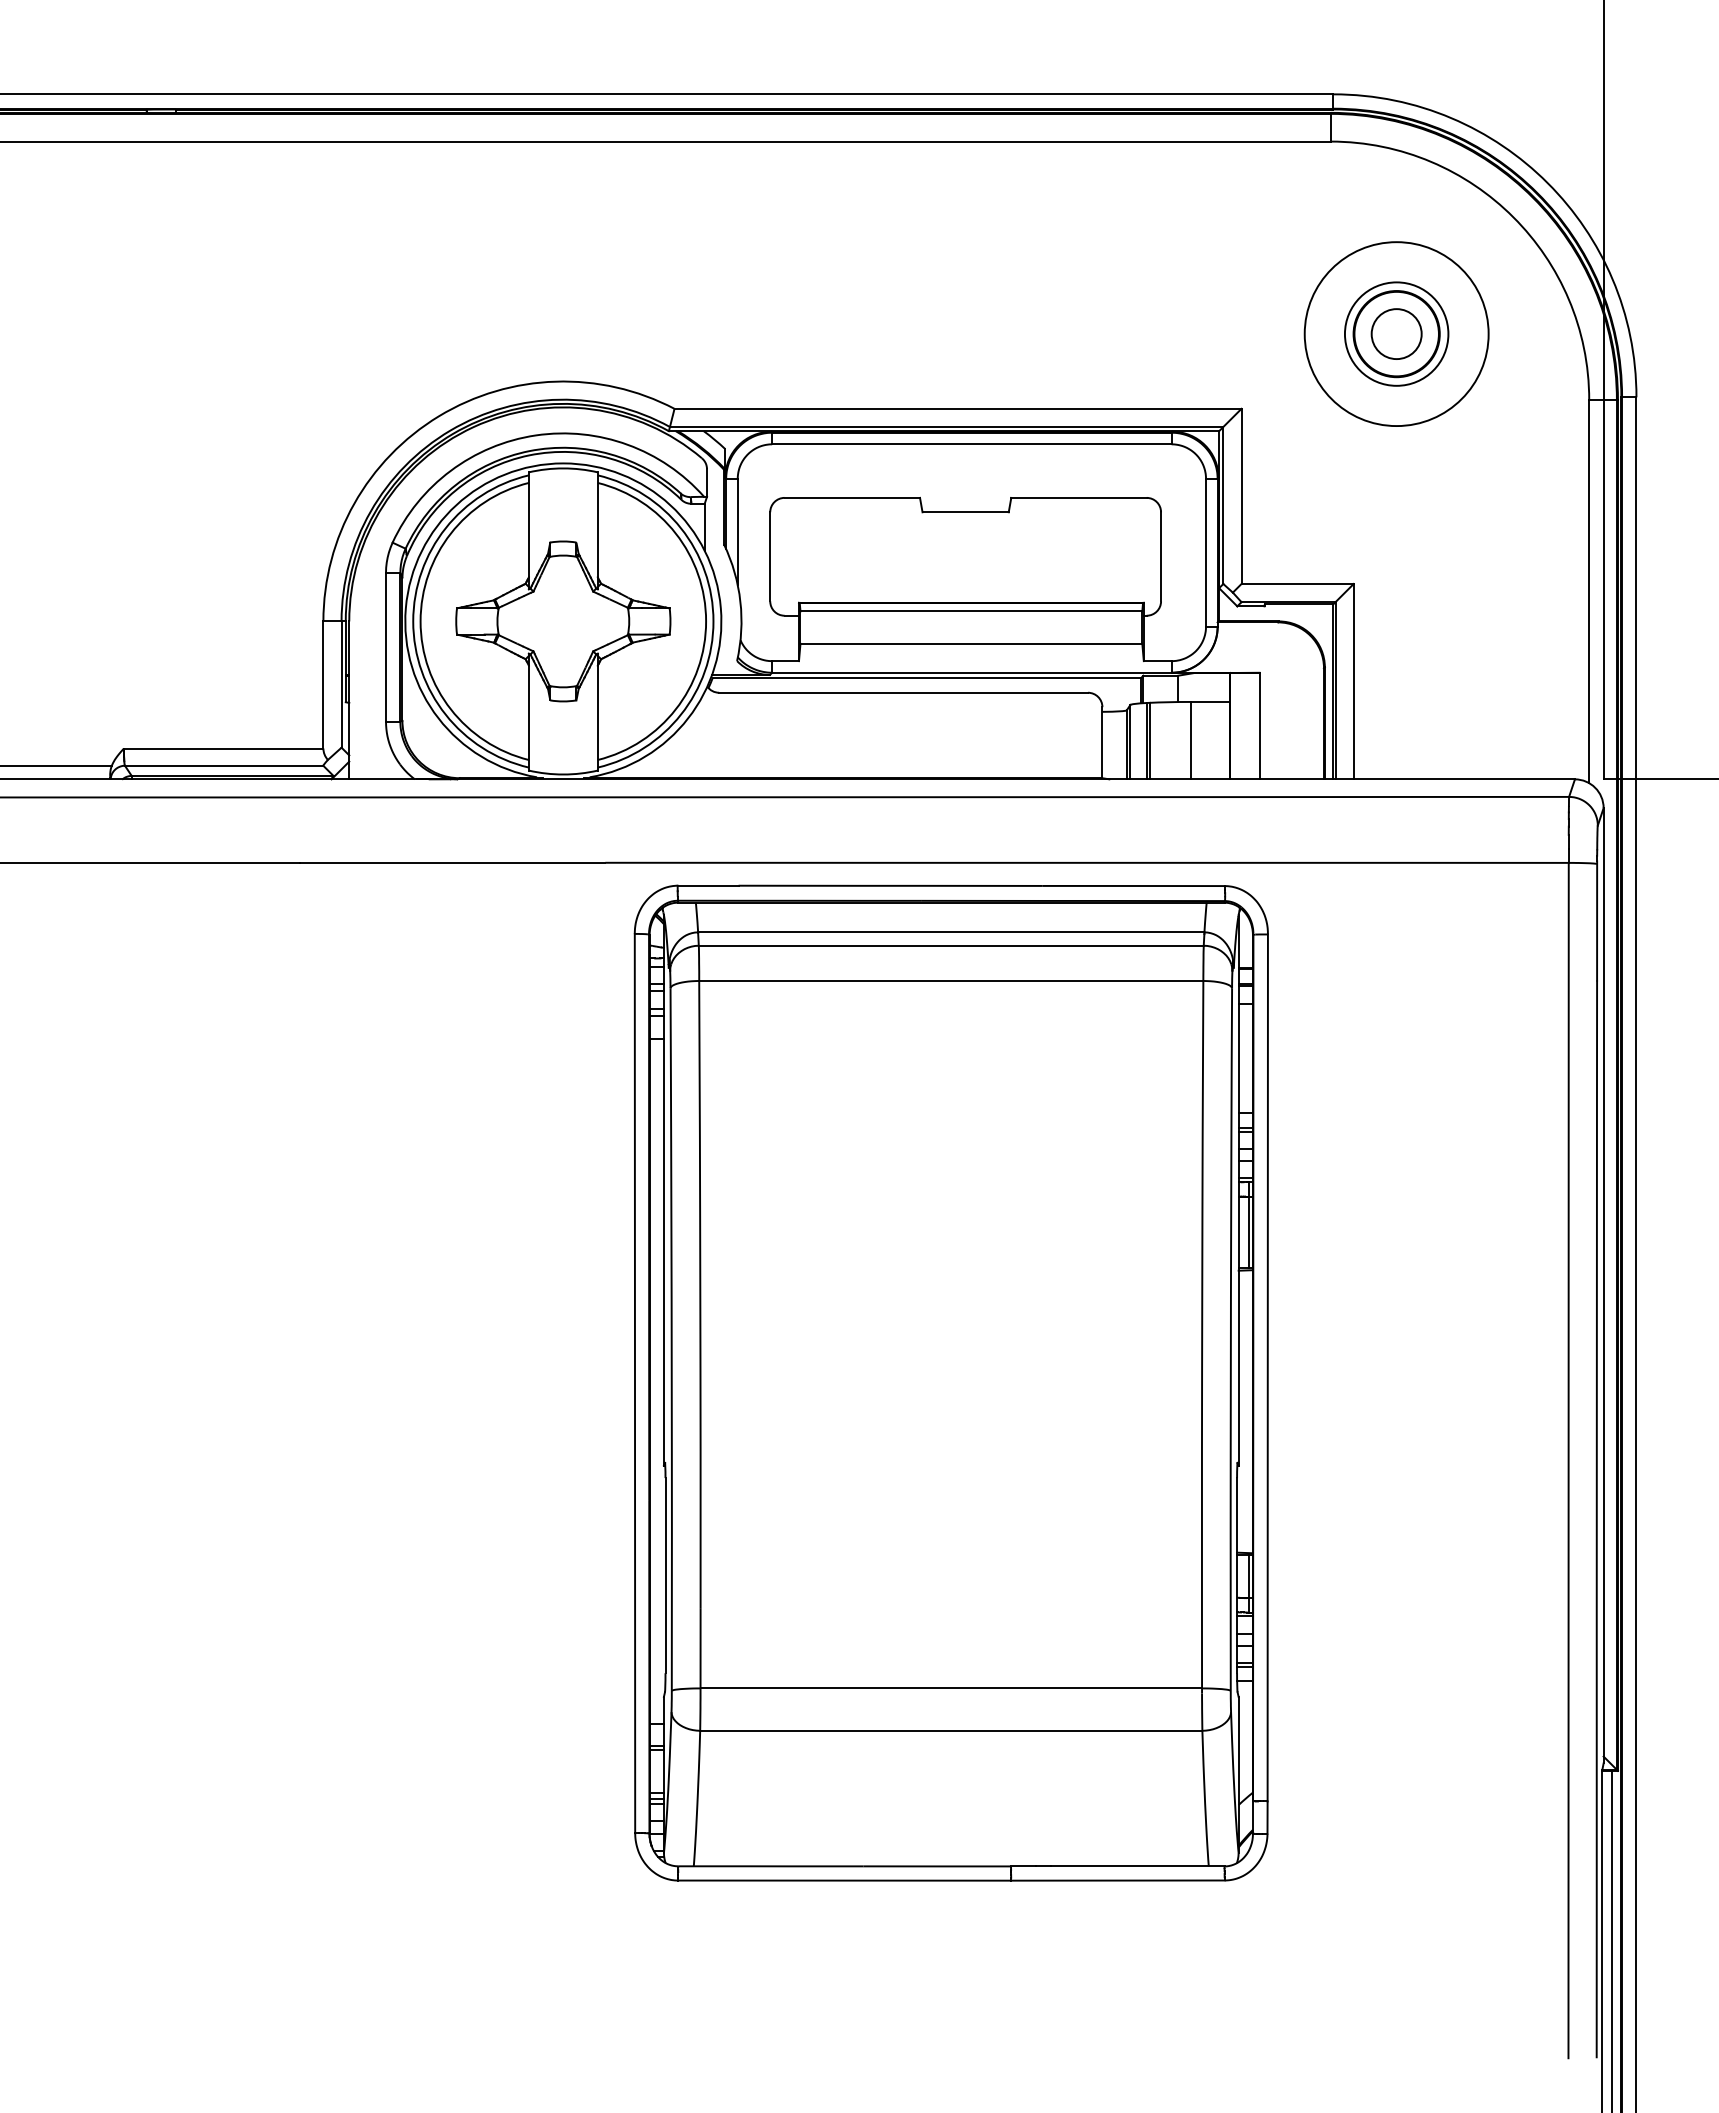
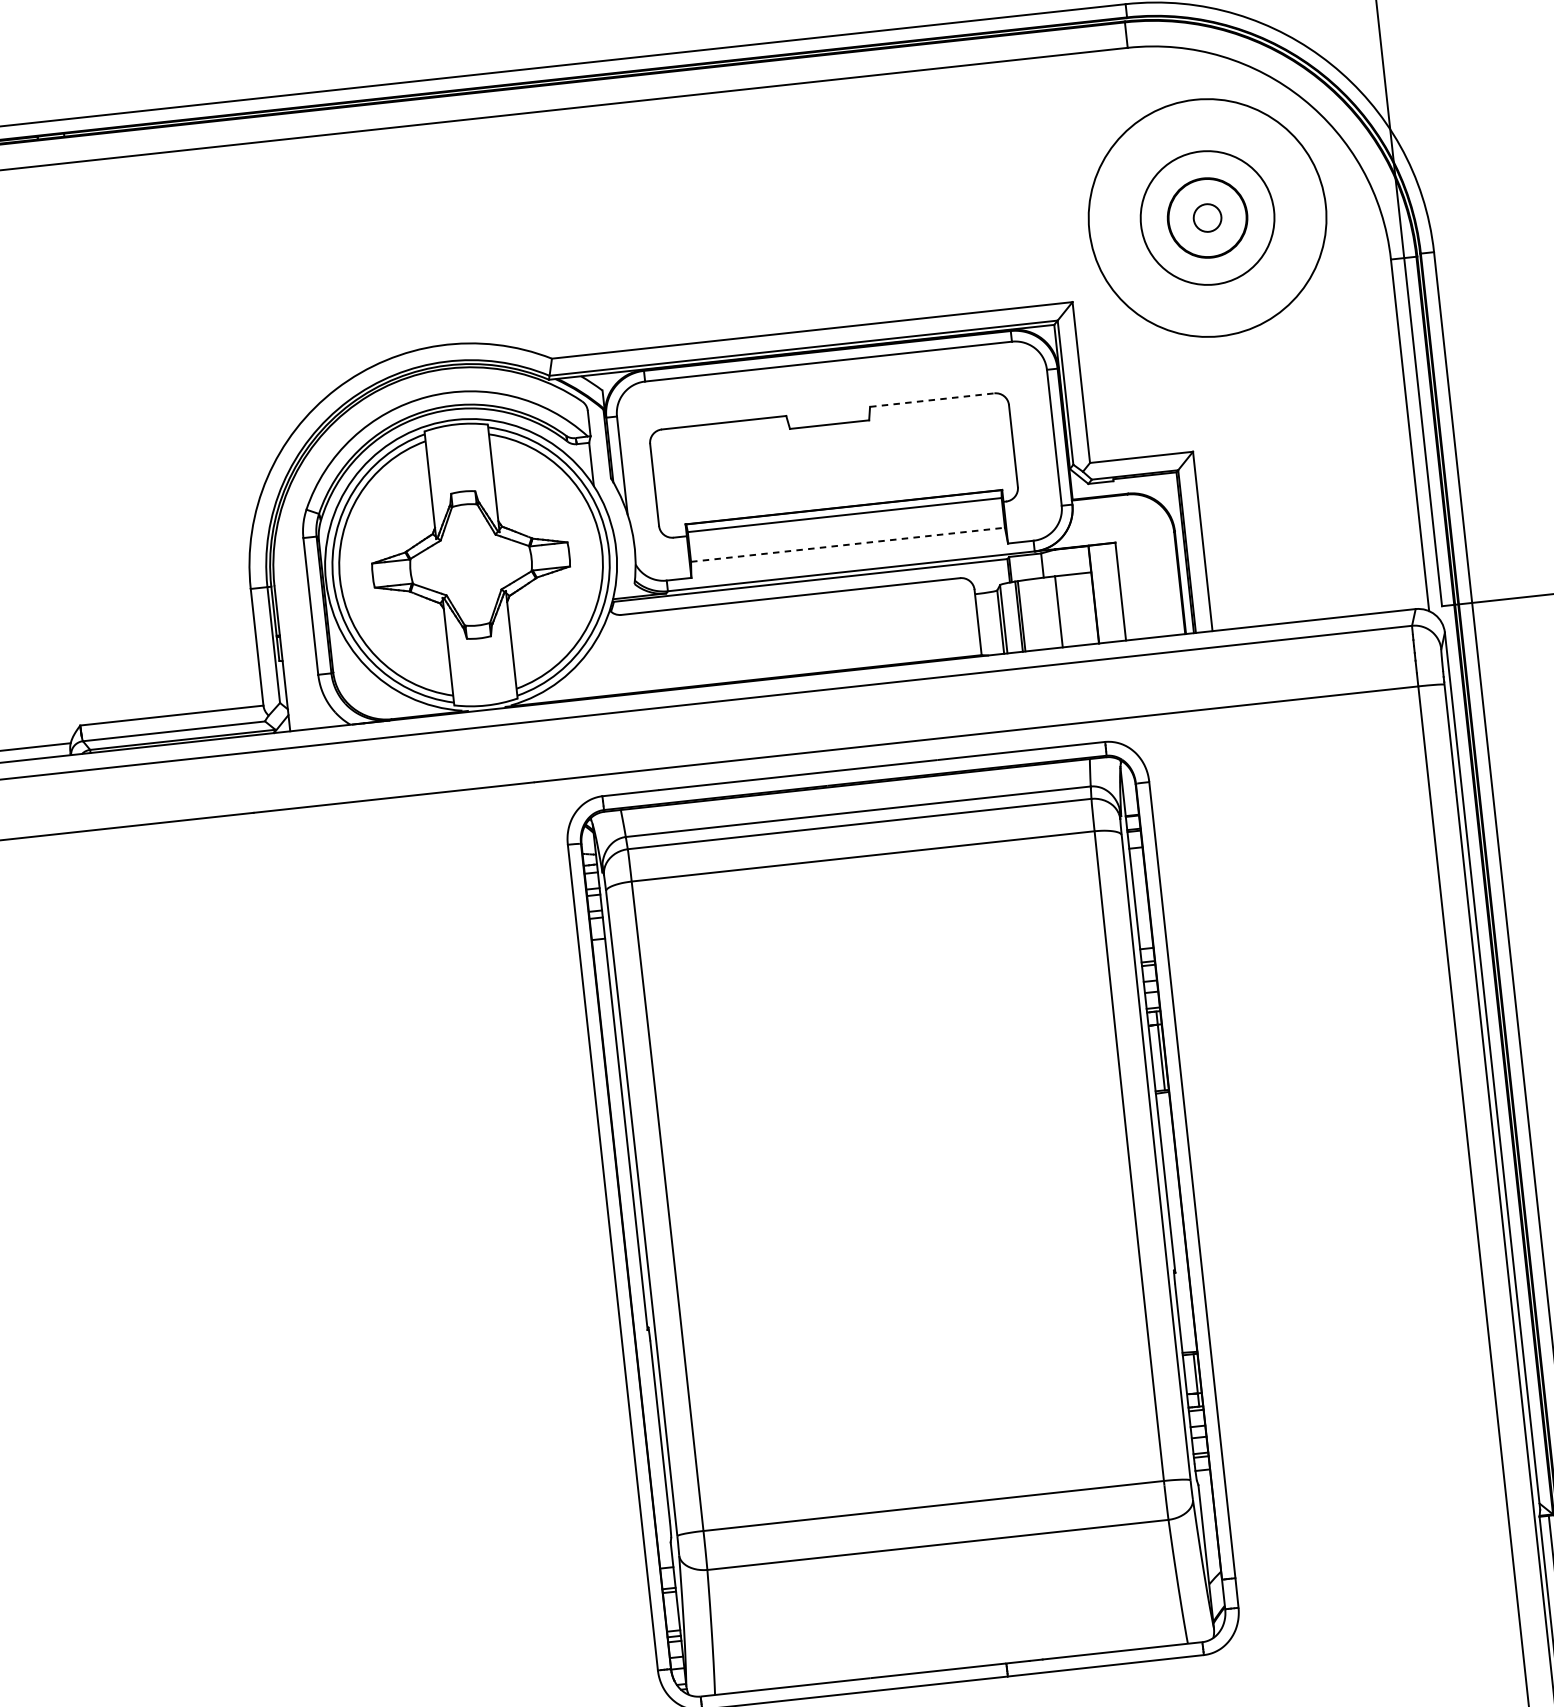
circle: (1396, 333) -> (1207, 217), size x1.4
circle: (1396, 334) -> (1207, 218), size x0.6
circle: (1396, 334) -> (1207, 218), size x1.4
line: (1078, 497) -> (931, 399), solid -> dashed
line: (971, 643) -> (848, 544), solid -> dashed

